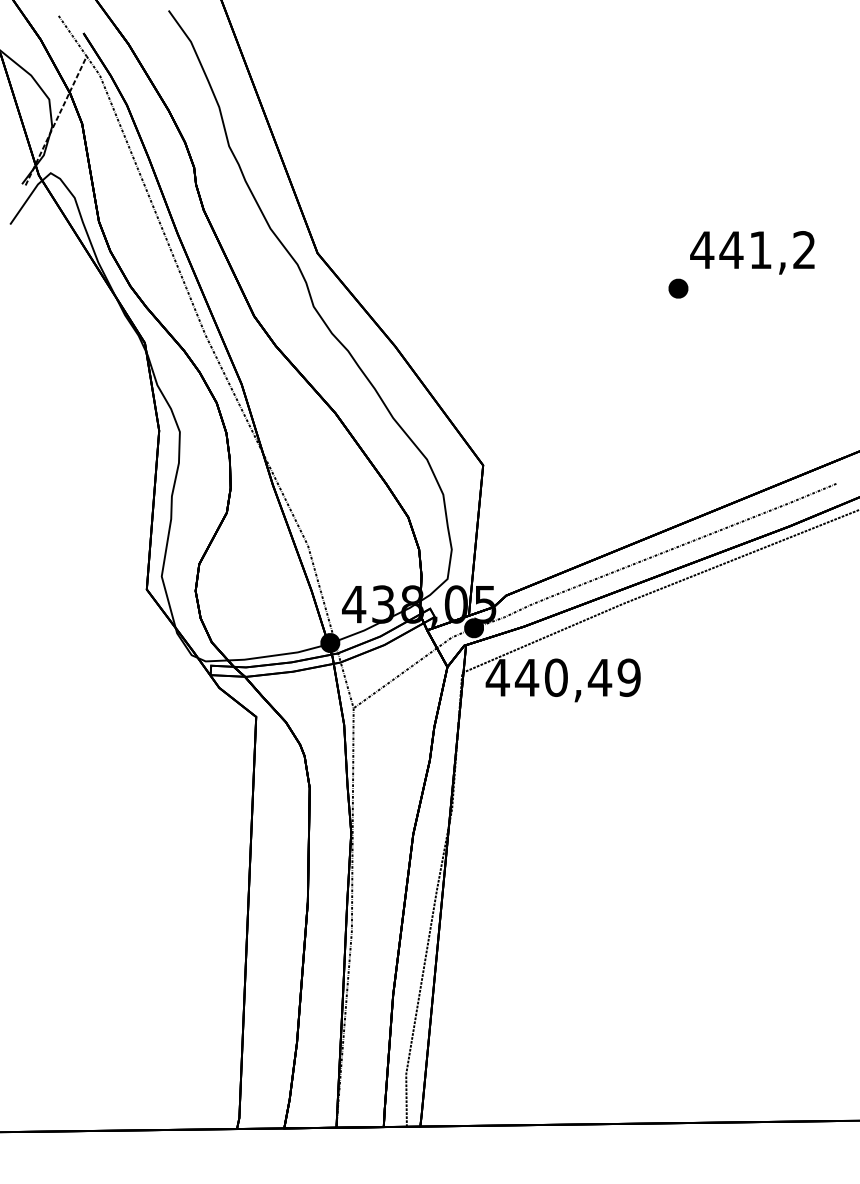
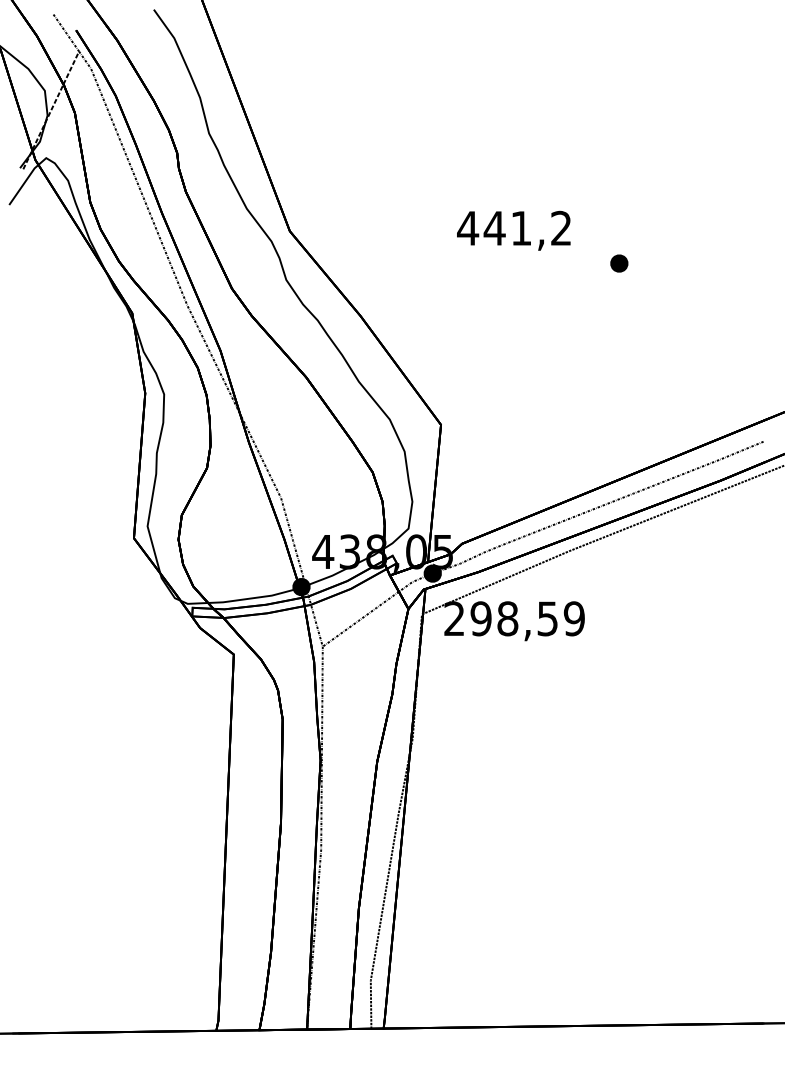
text: (752, 252) -> (513, 230), moved
text: (548, 677) -> (500, 618), 440,49 -> 298,59

